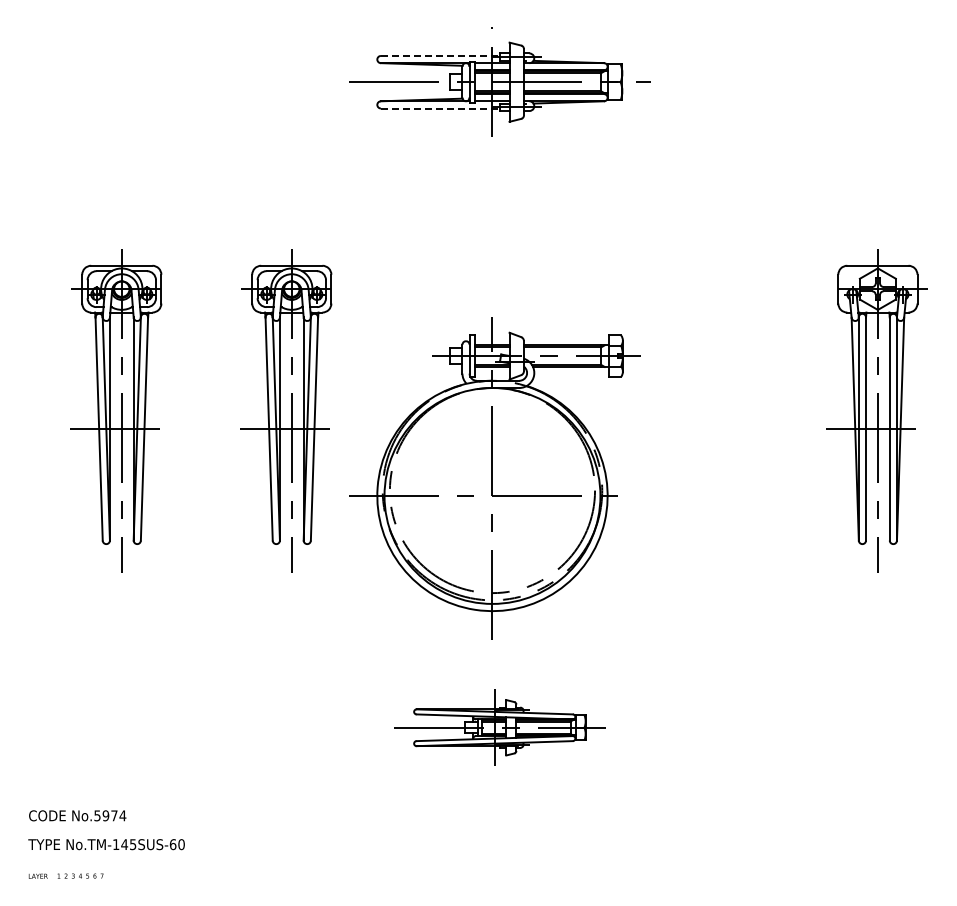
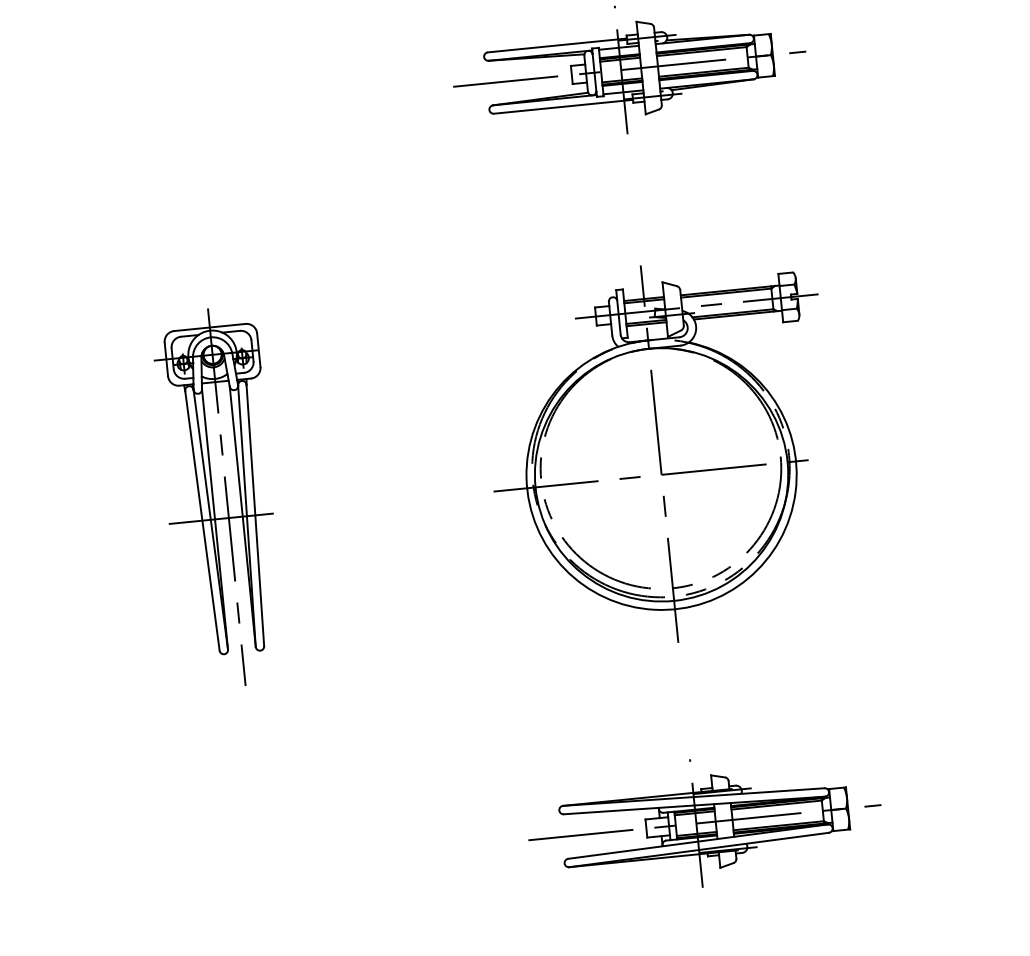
line: (440, 55) -> (557, 44), dashed -> solid
line: (440, 108) -> (563, 106), dashed -> solid
part: (286, 410) -> (418, 477), removed
part: (494, 478) -> (661, 454), moved
part: (499, 727) -> (704, 822), size x1.43

